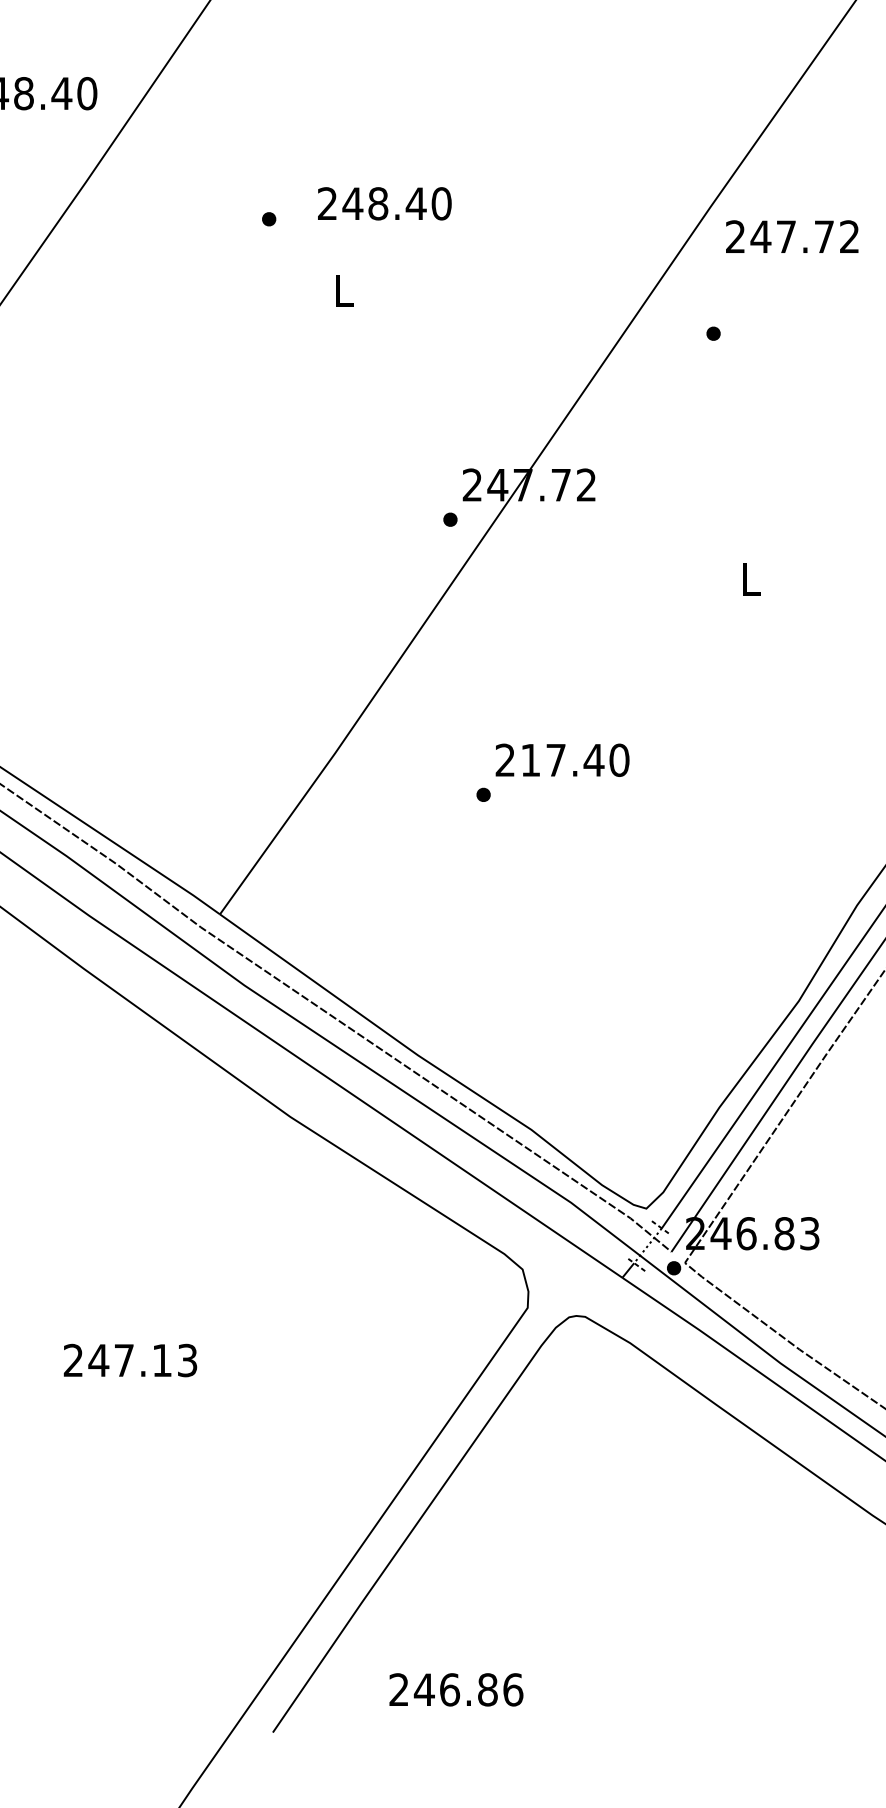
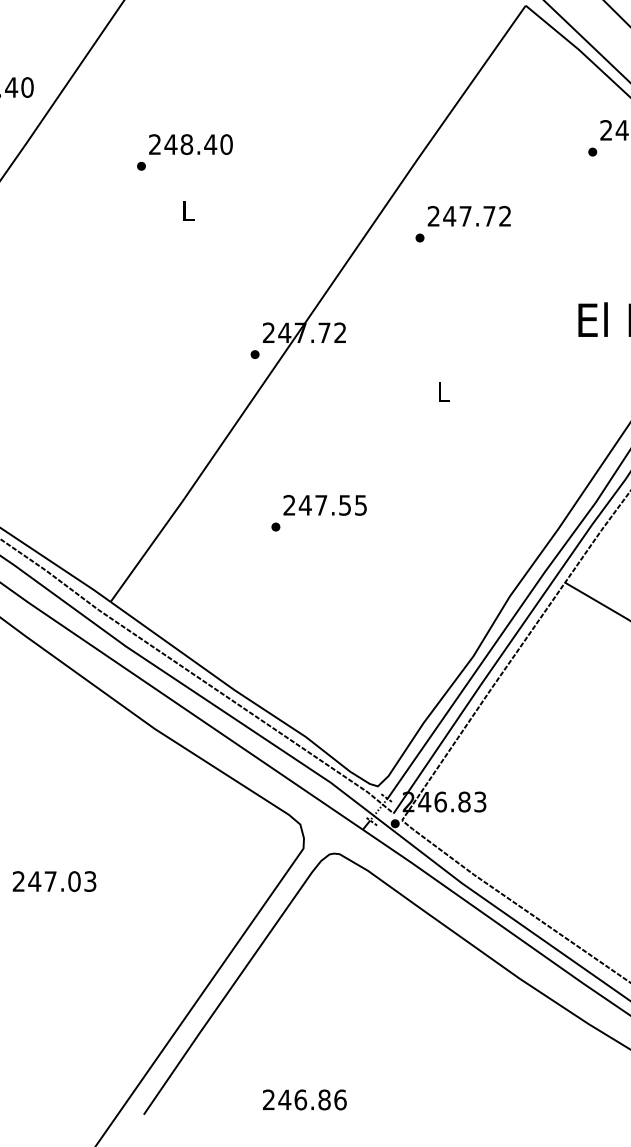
text: (384, 203) -> (190, 144), moved
text: (790, 237) -> (468, 216), moved
text: (573, 760) -> (332, 505), 217.40 -> 247.55
text: (162, 1360) -> (74, 881), 247.13 -> 247.03
text: (455, 1689) -> (304, 1099), moved

